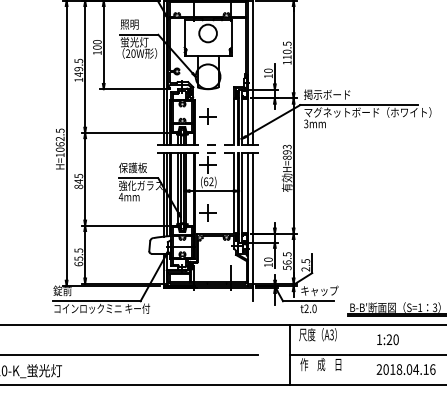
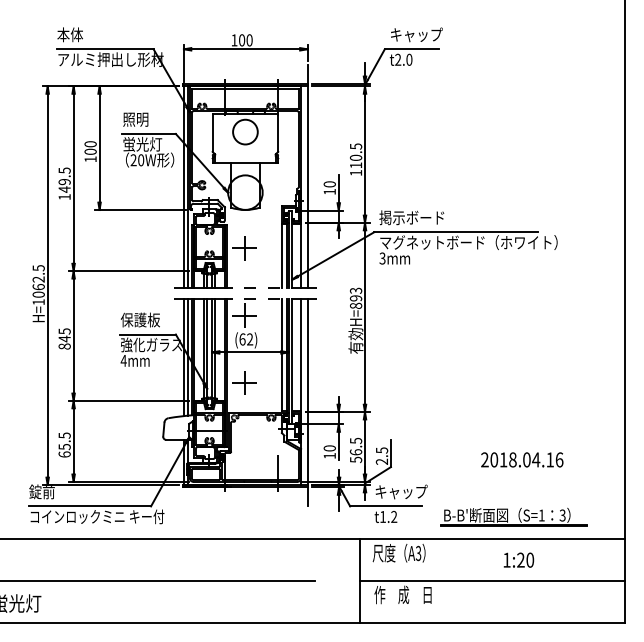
text: (310, 308) -> (388, 516), t2.0 -> t1.2
text: (387, 339) -> (518, 559), moved
text: (406, 369) -> (522, 459), moved

